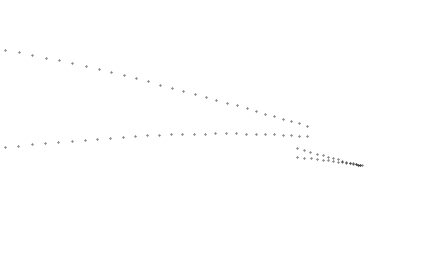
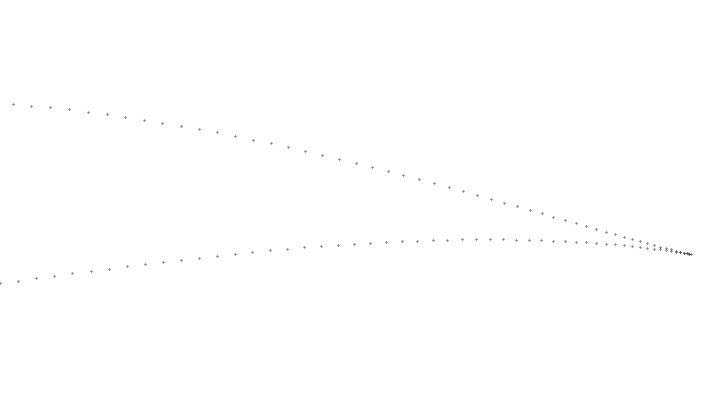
part: (329, 157) -> (648, 243), moved

